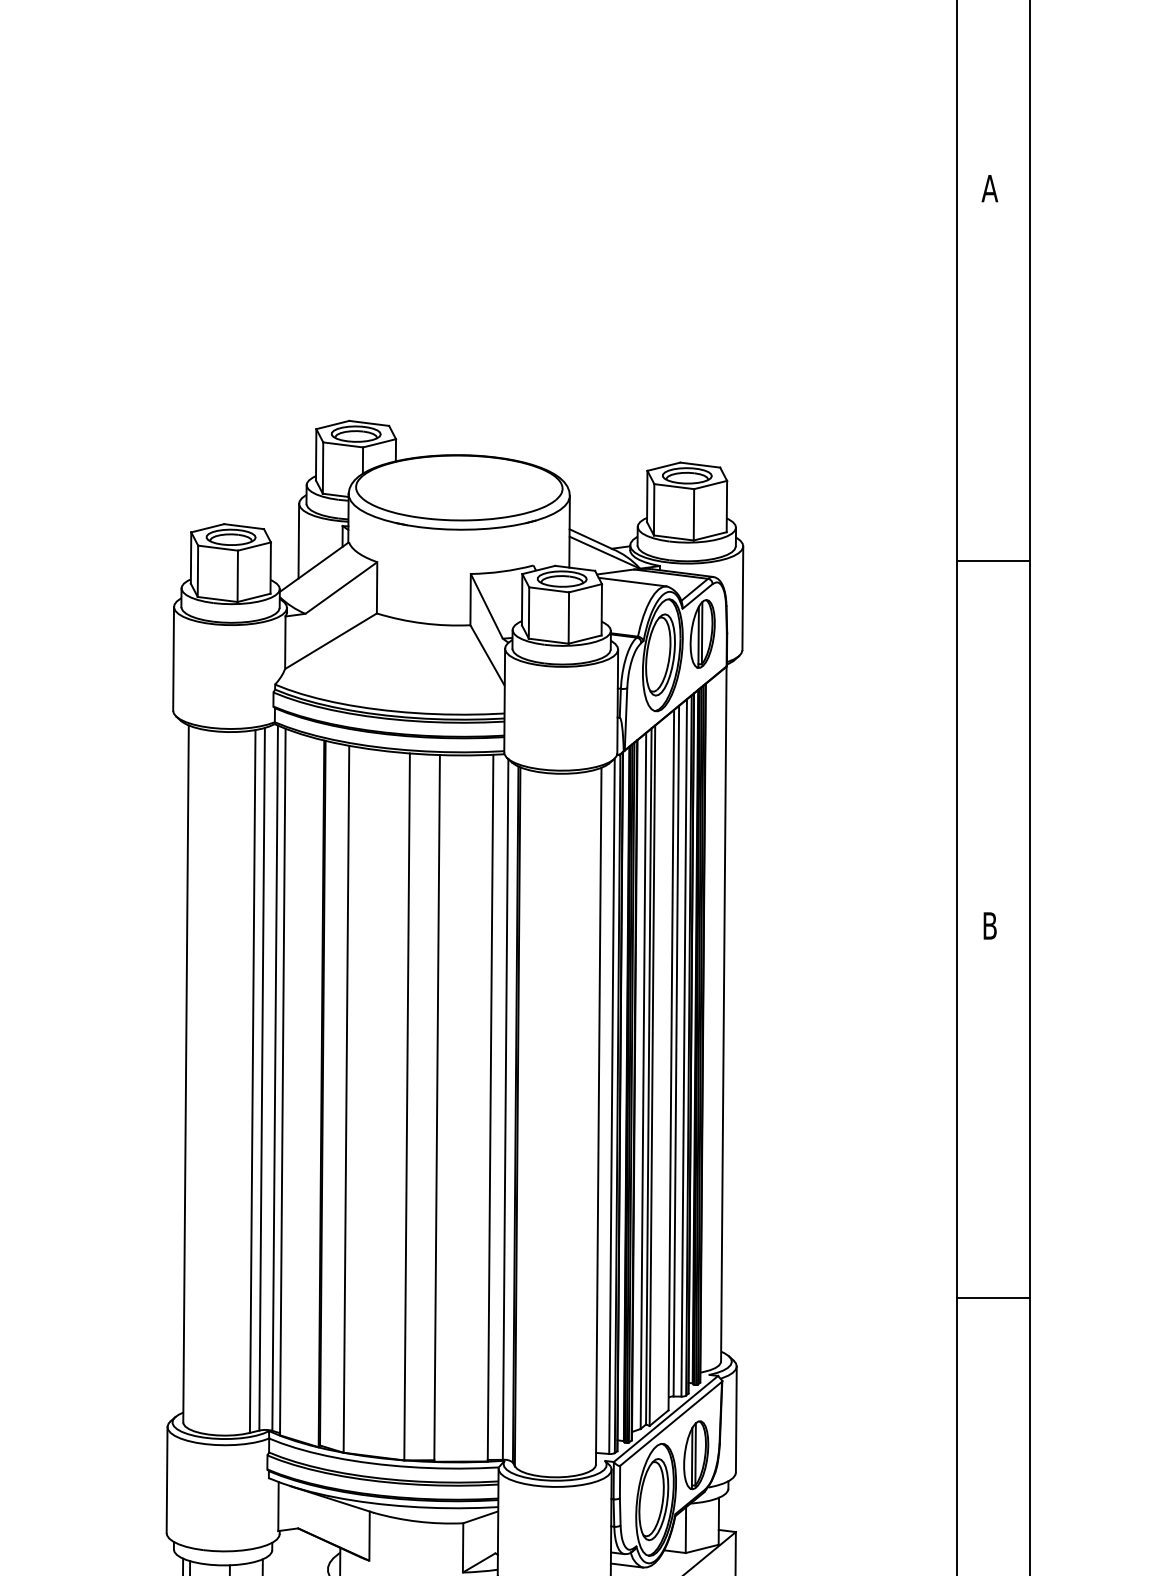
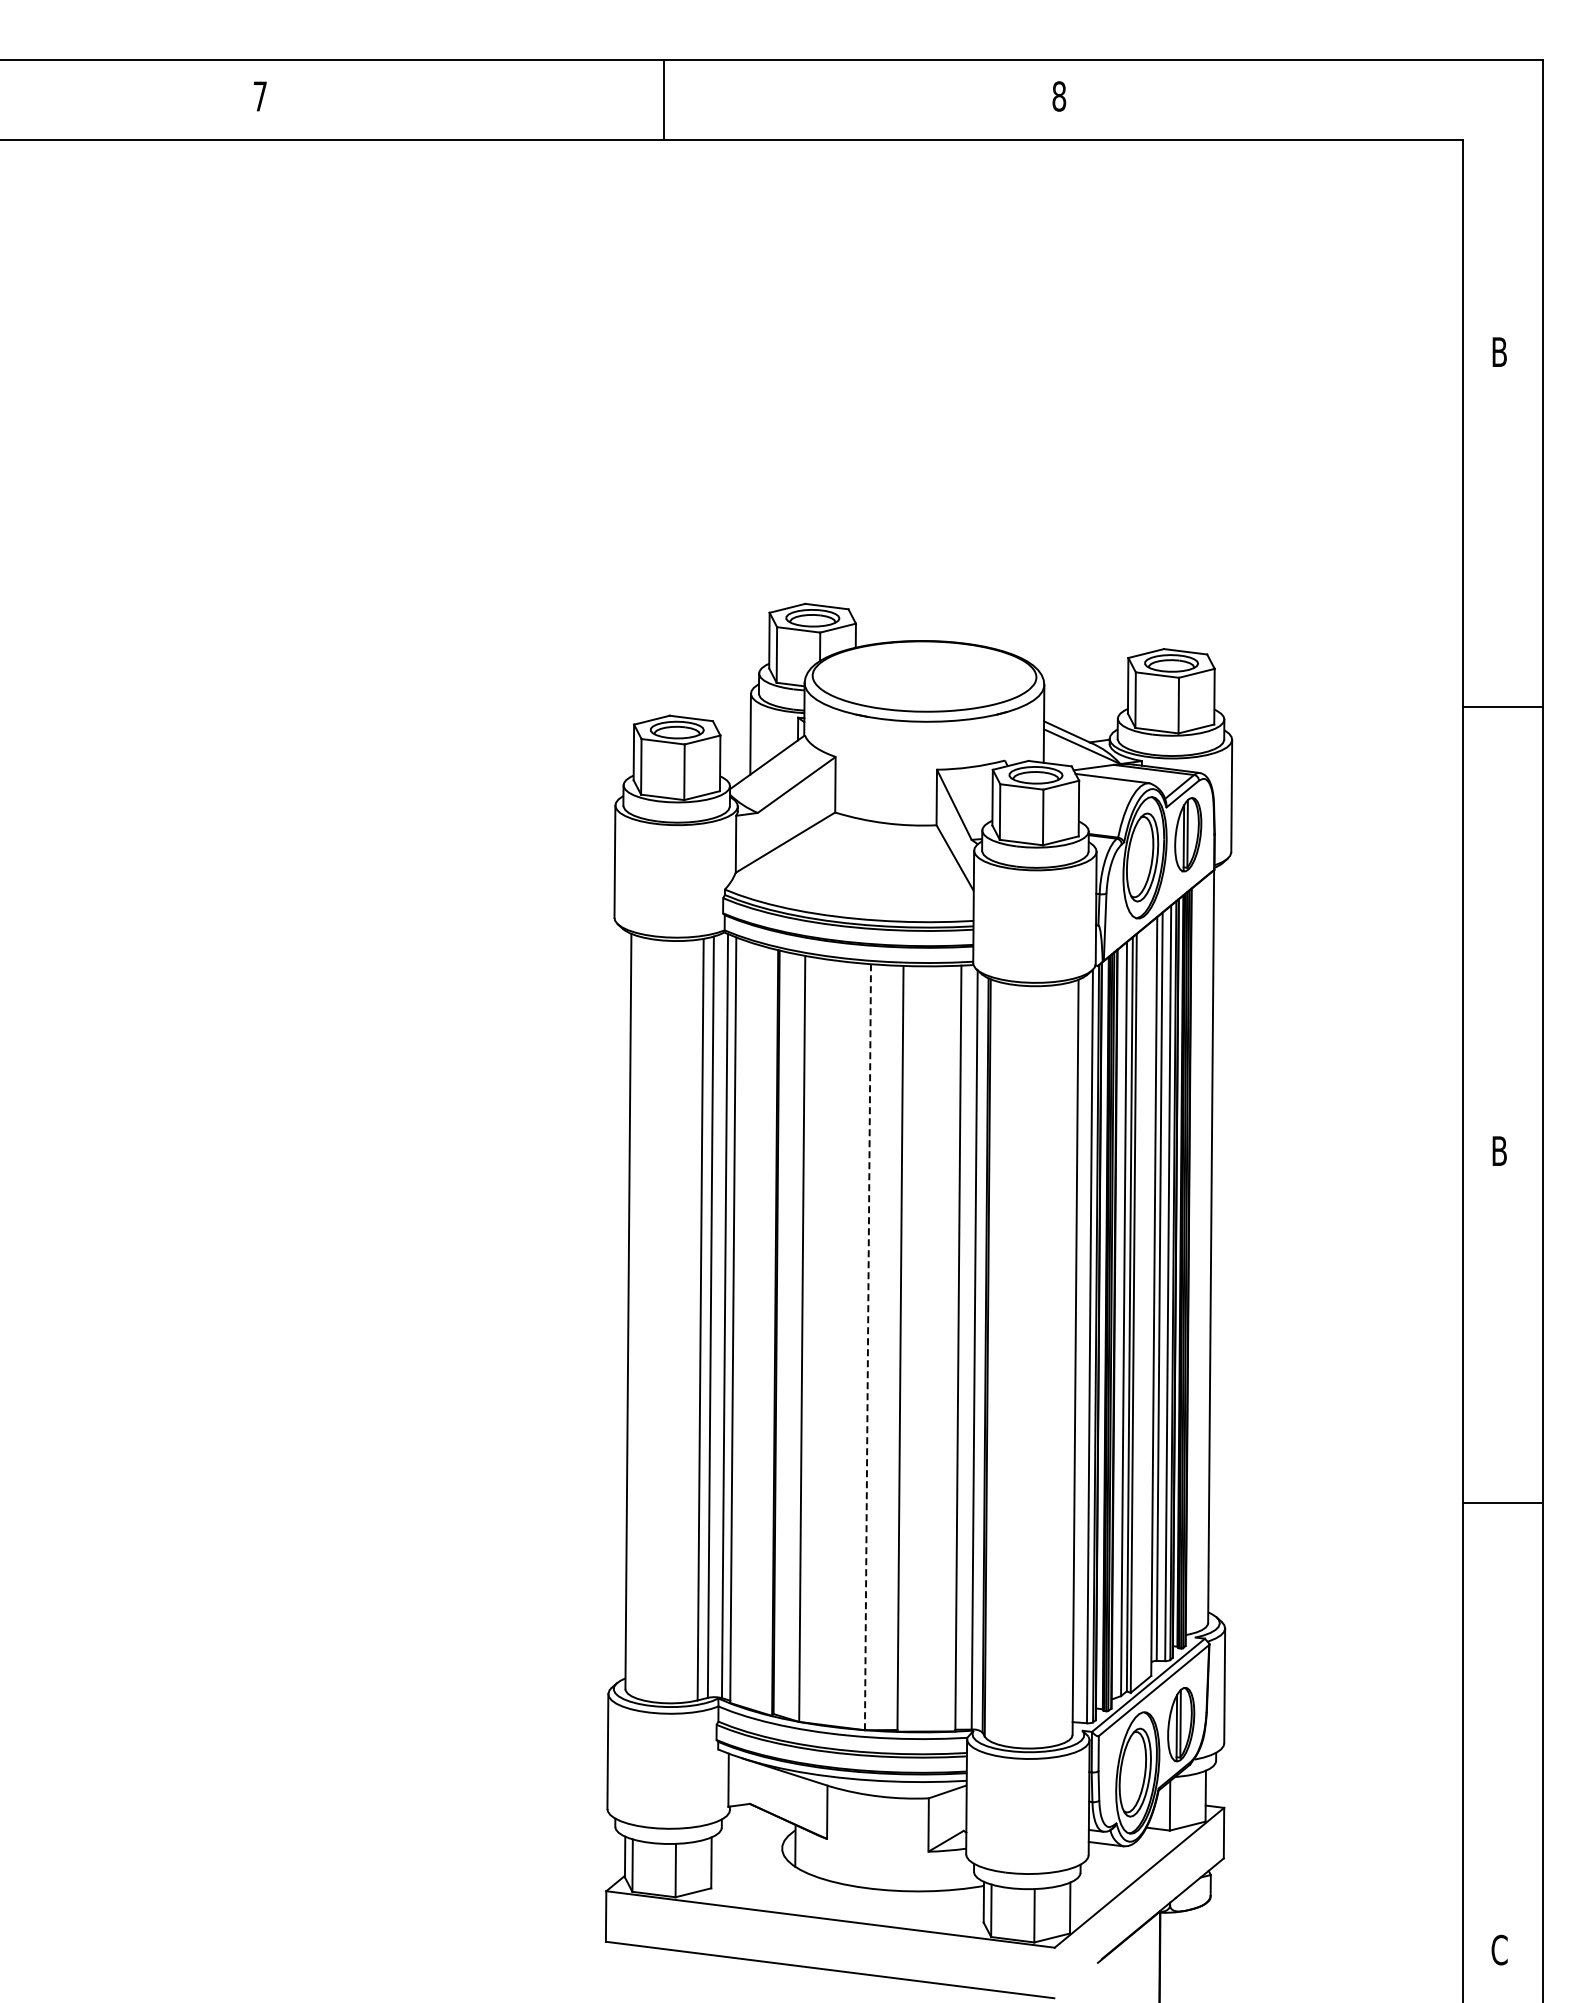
text: (989, 187) -> (1499, 351), A -> B
line: (993, 560) -> (1503, 707), moved
line: (406, 1107) -> (867, 1347), solid -> dashed
line: (993, 1298) -> (1503, 1503), moved

